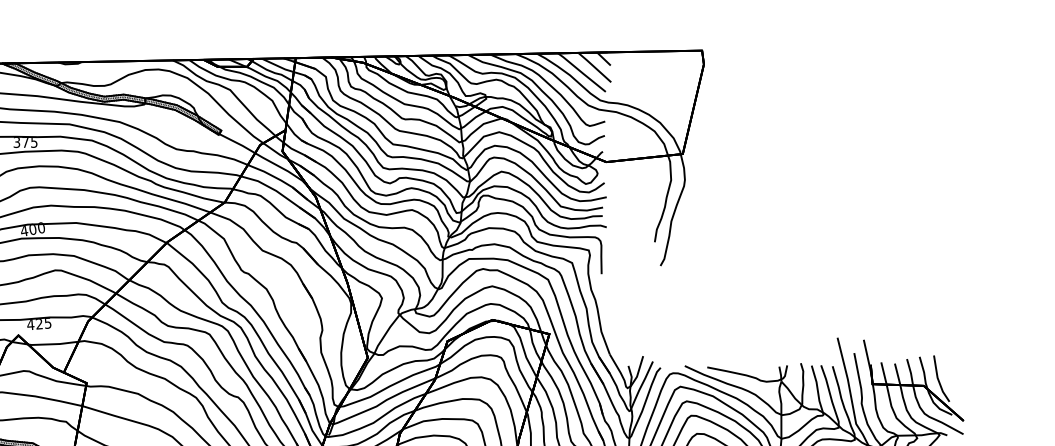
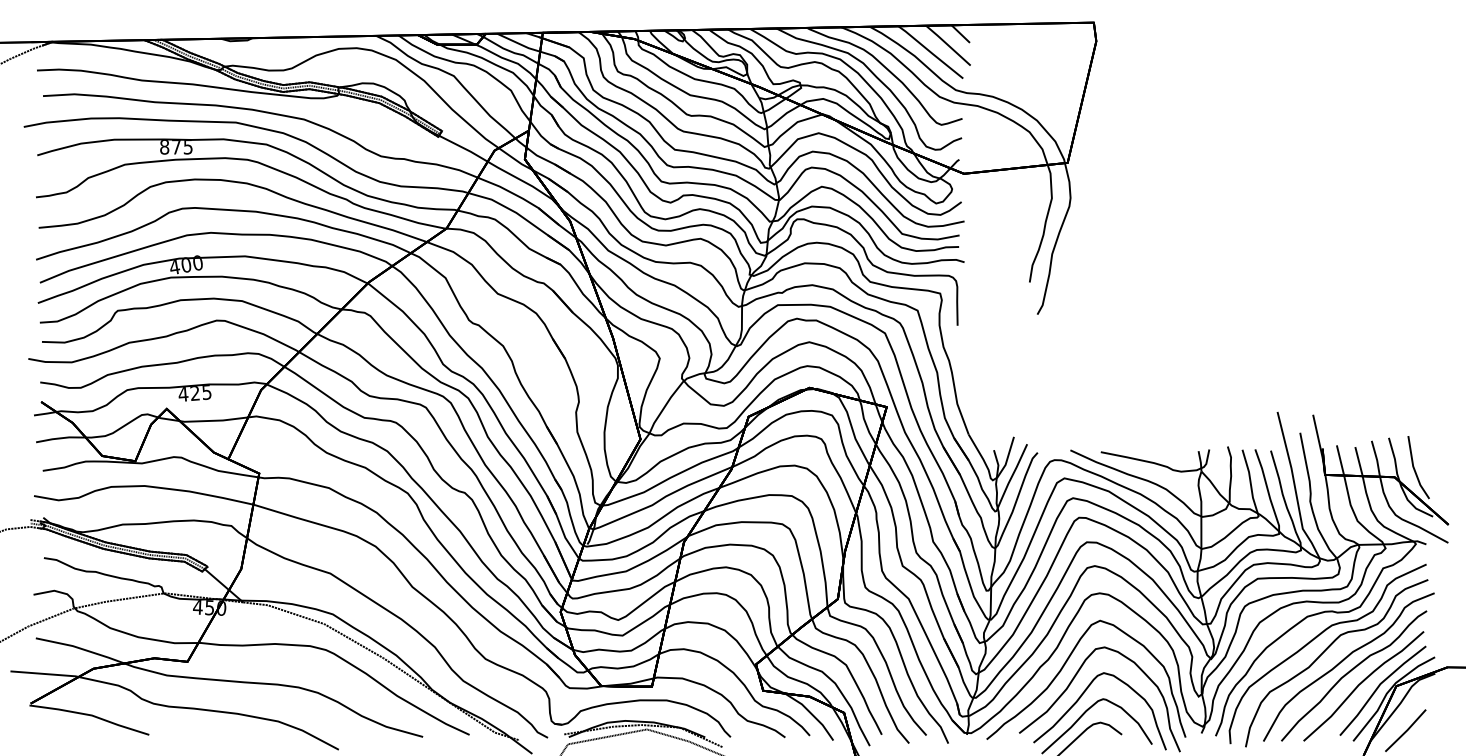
text: (16, 142) -> (164, 147), 375 -> 875

